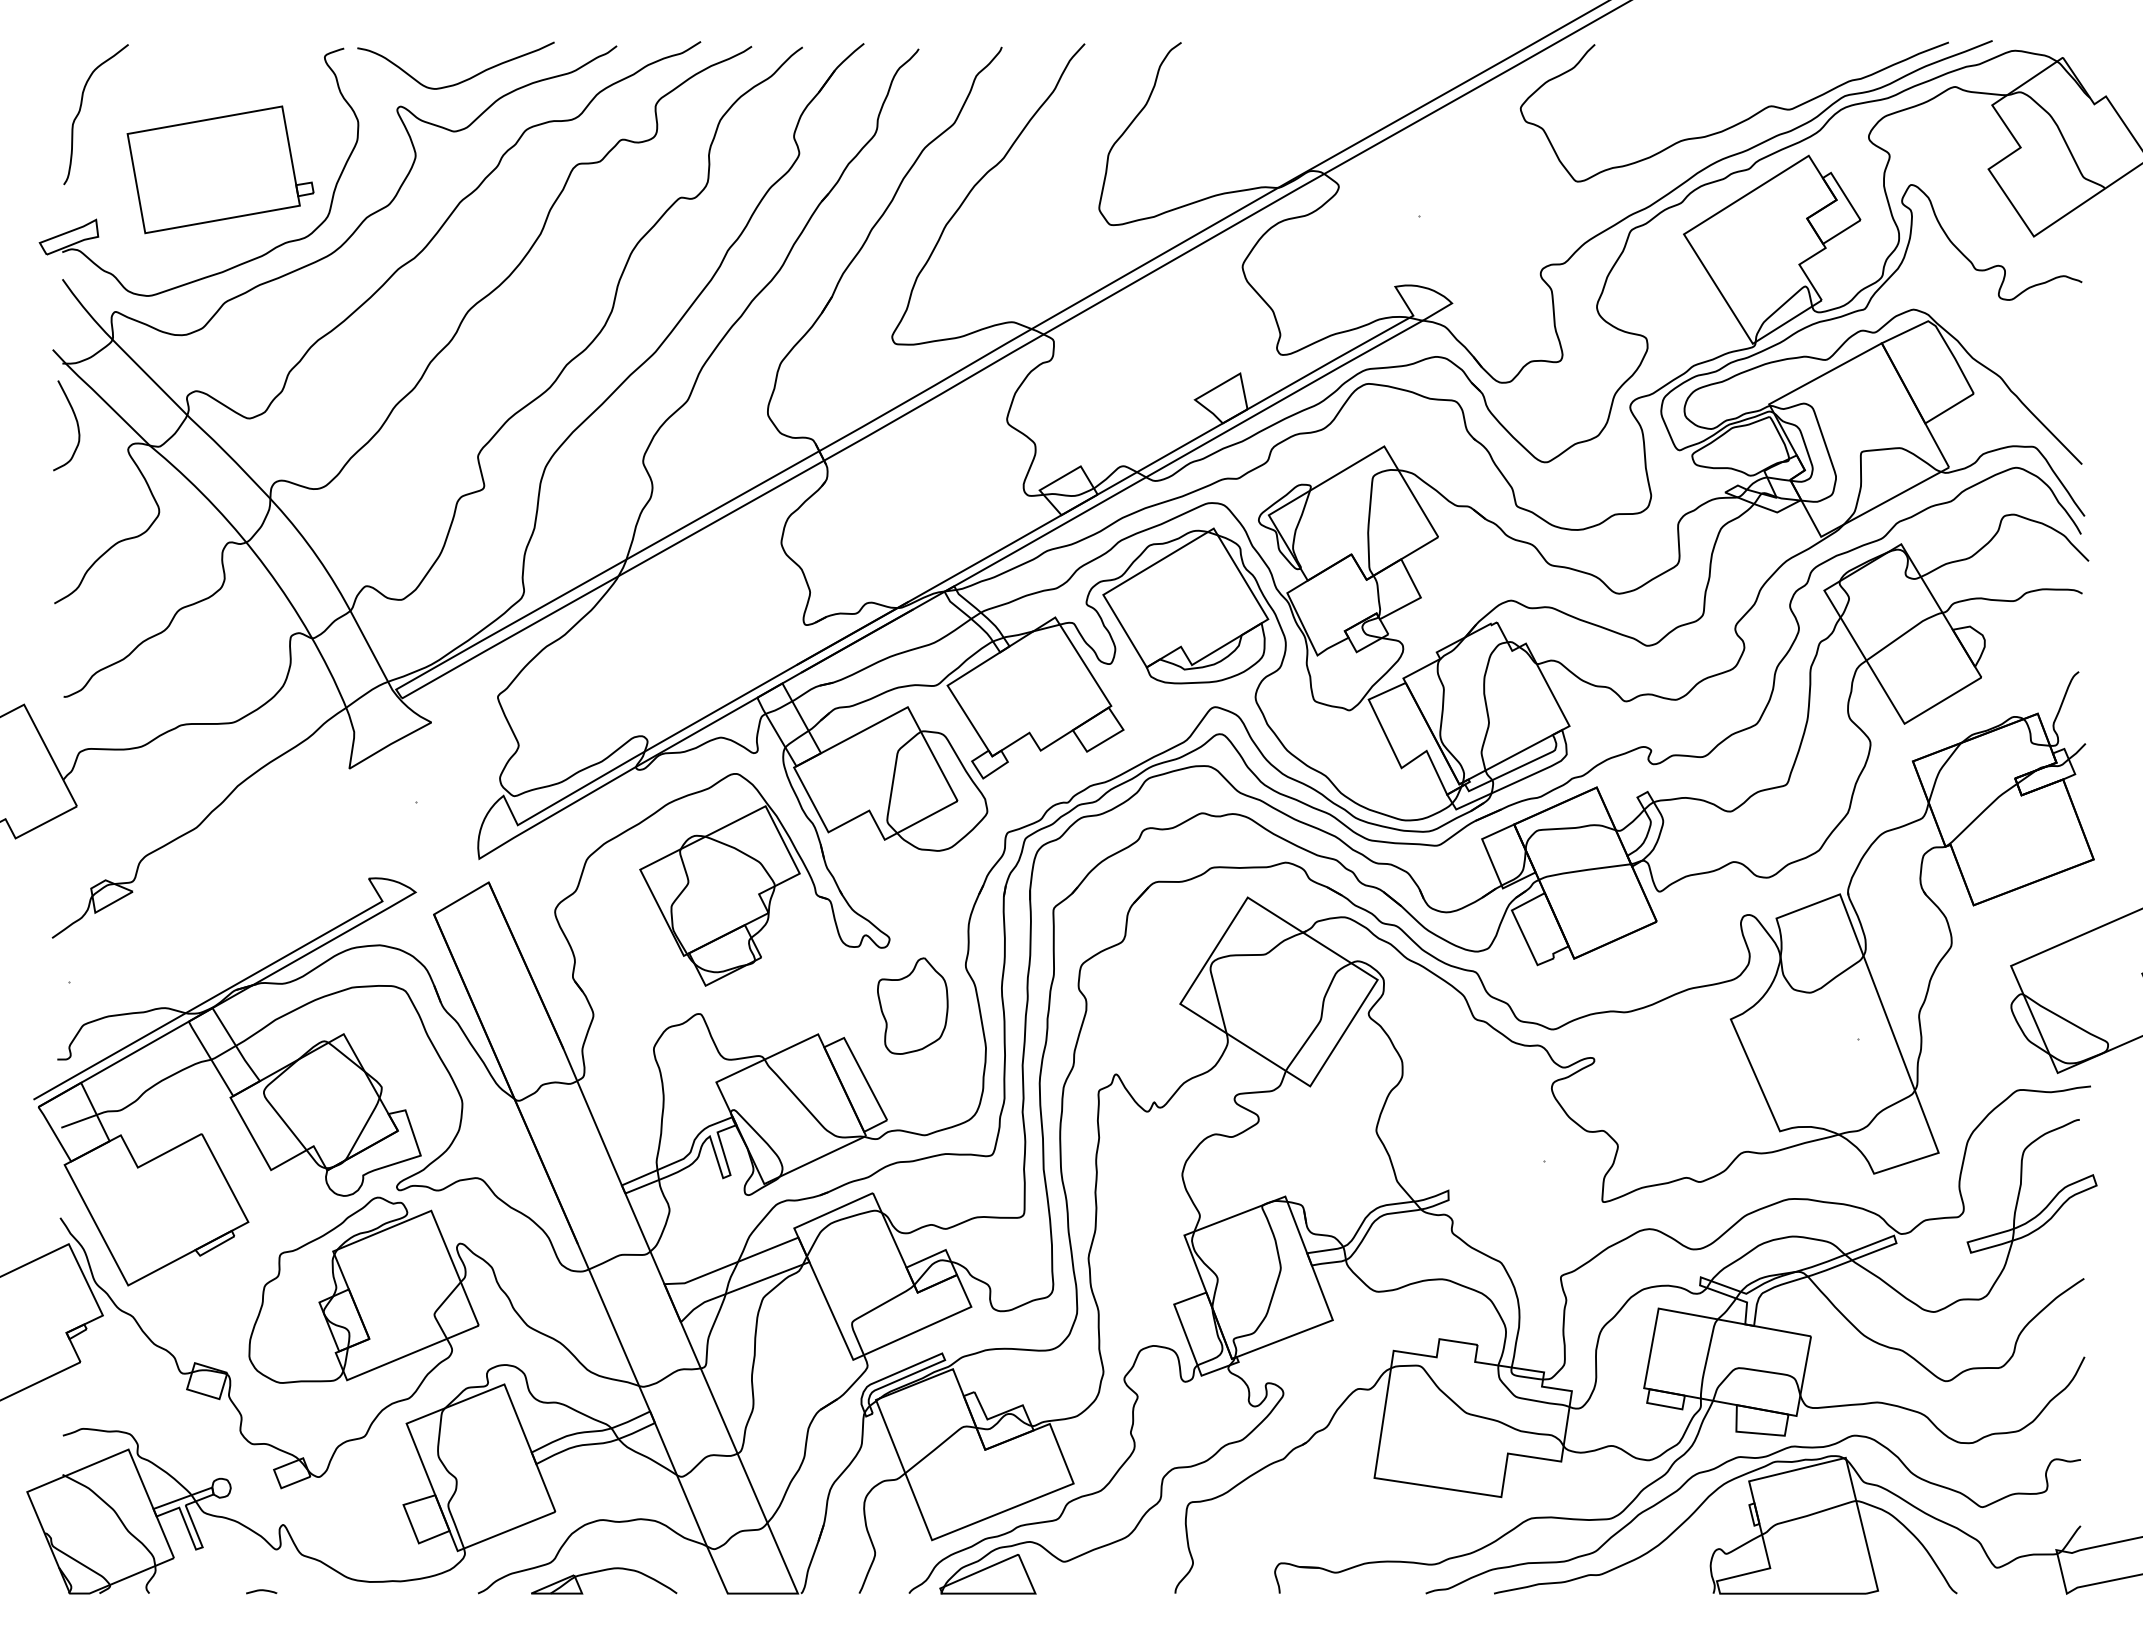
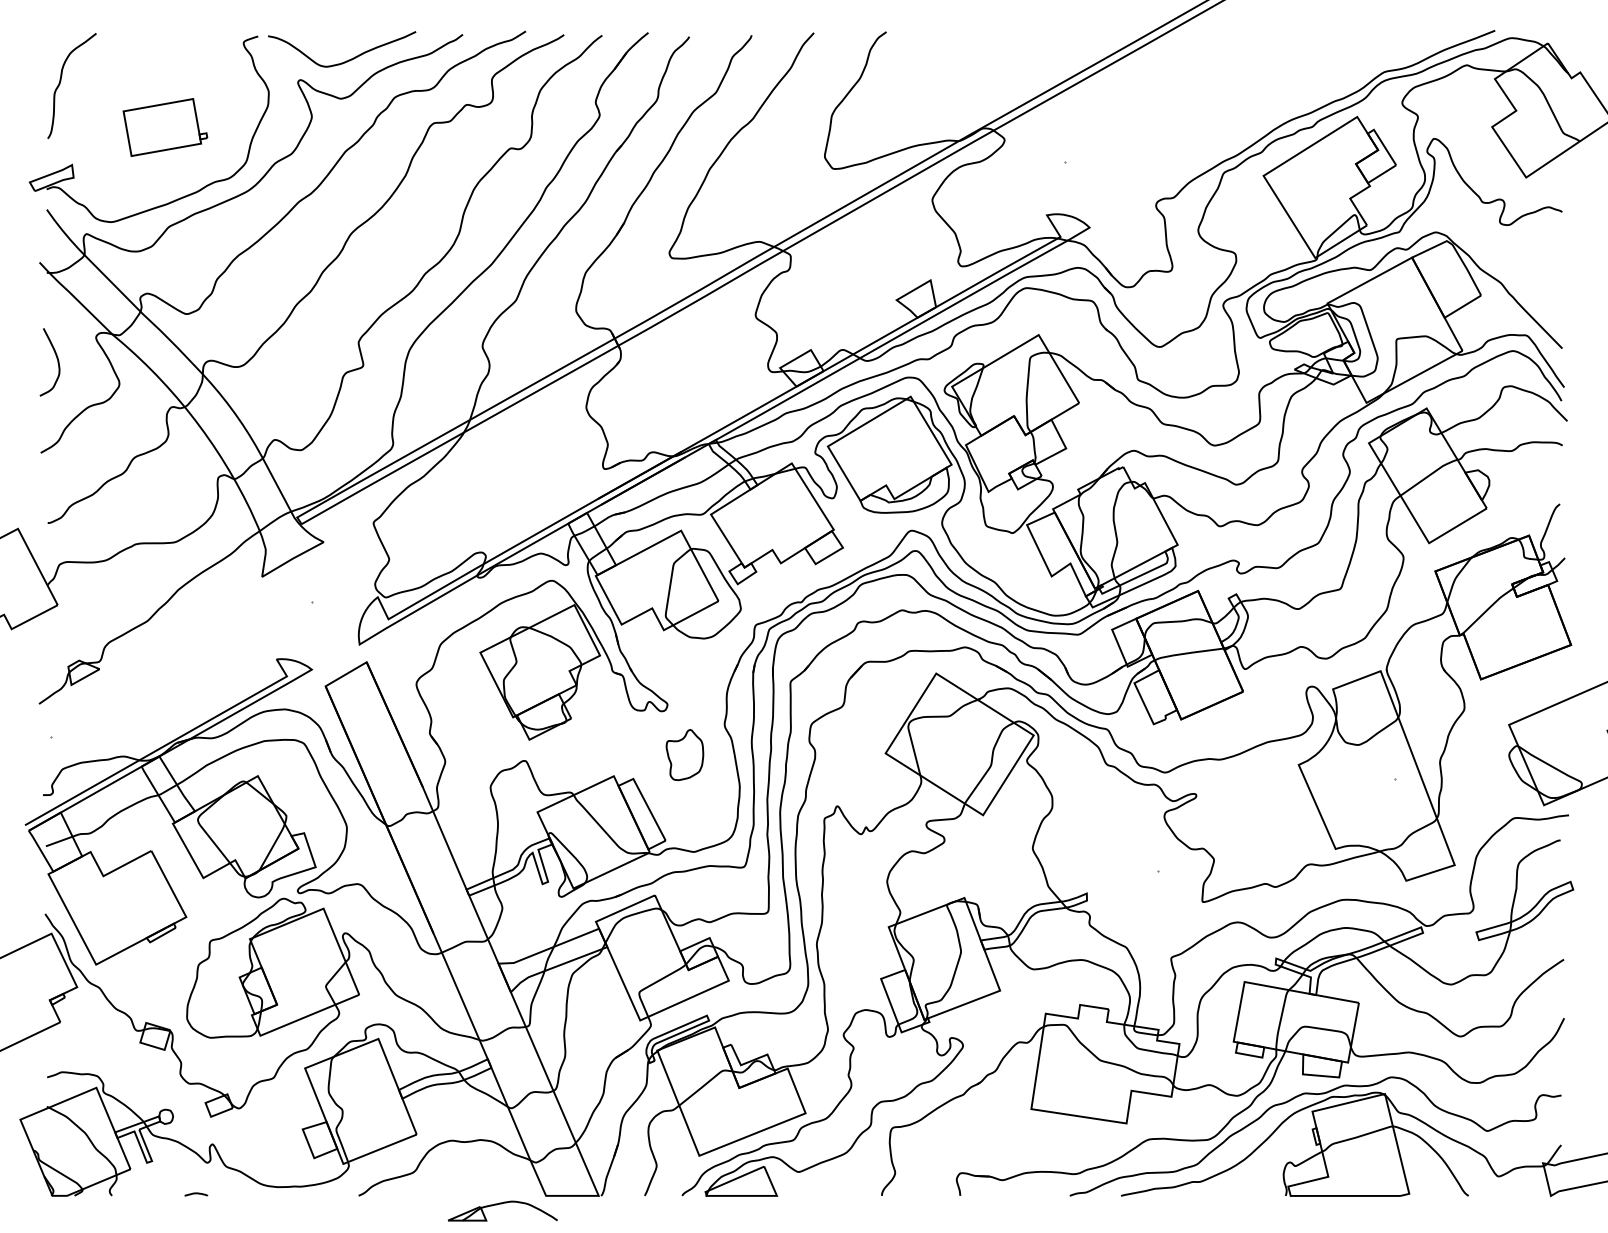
curve: (1738, 122) -> (1304, 91), removed
part: (220, 169) -> (165, 127), size x0.6
curve: (76, 423) -> (57, 360), moved
part: (912, 1005) -> (684, 754), size x0.7
part: (603, 1571) -> (502, 1204), moved

